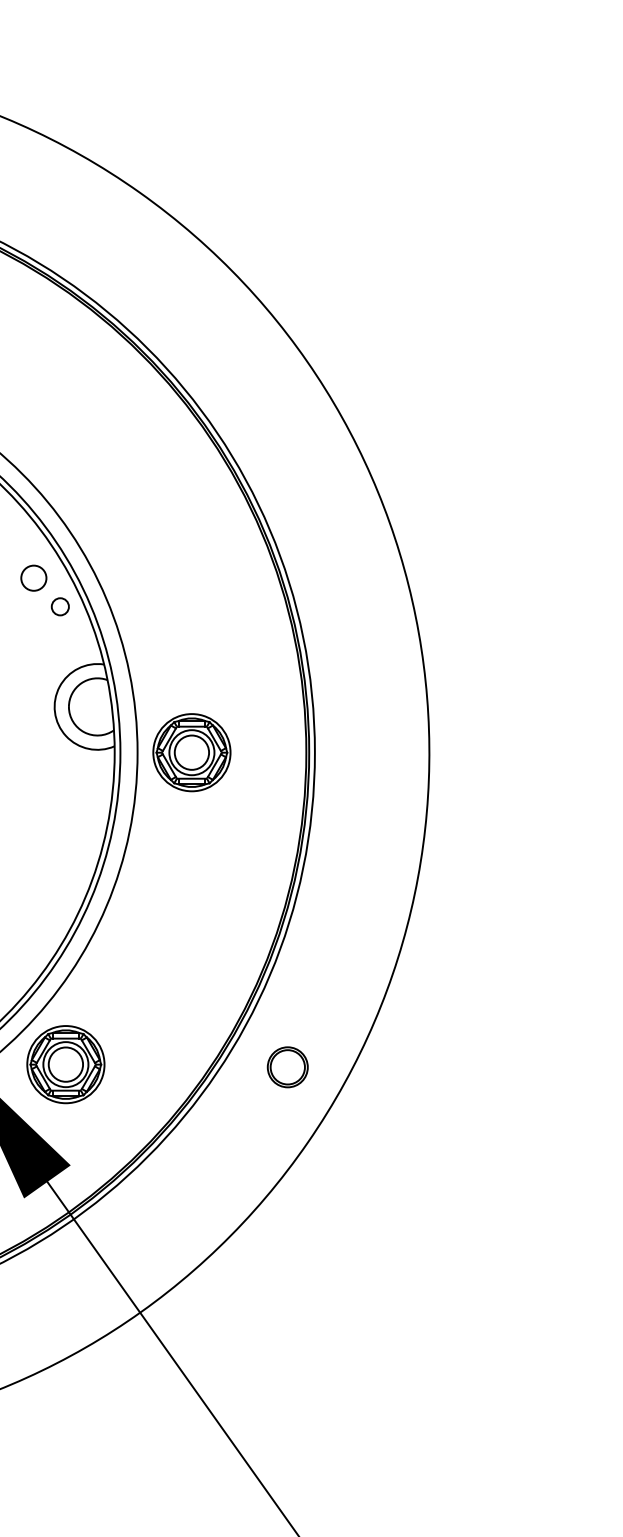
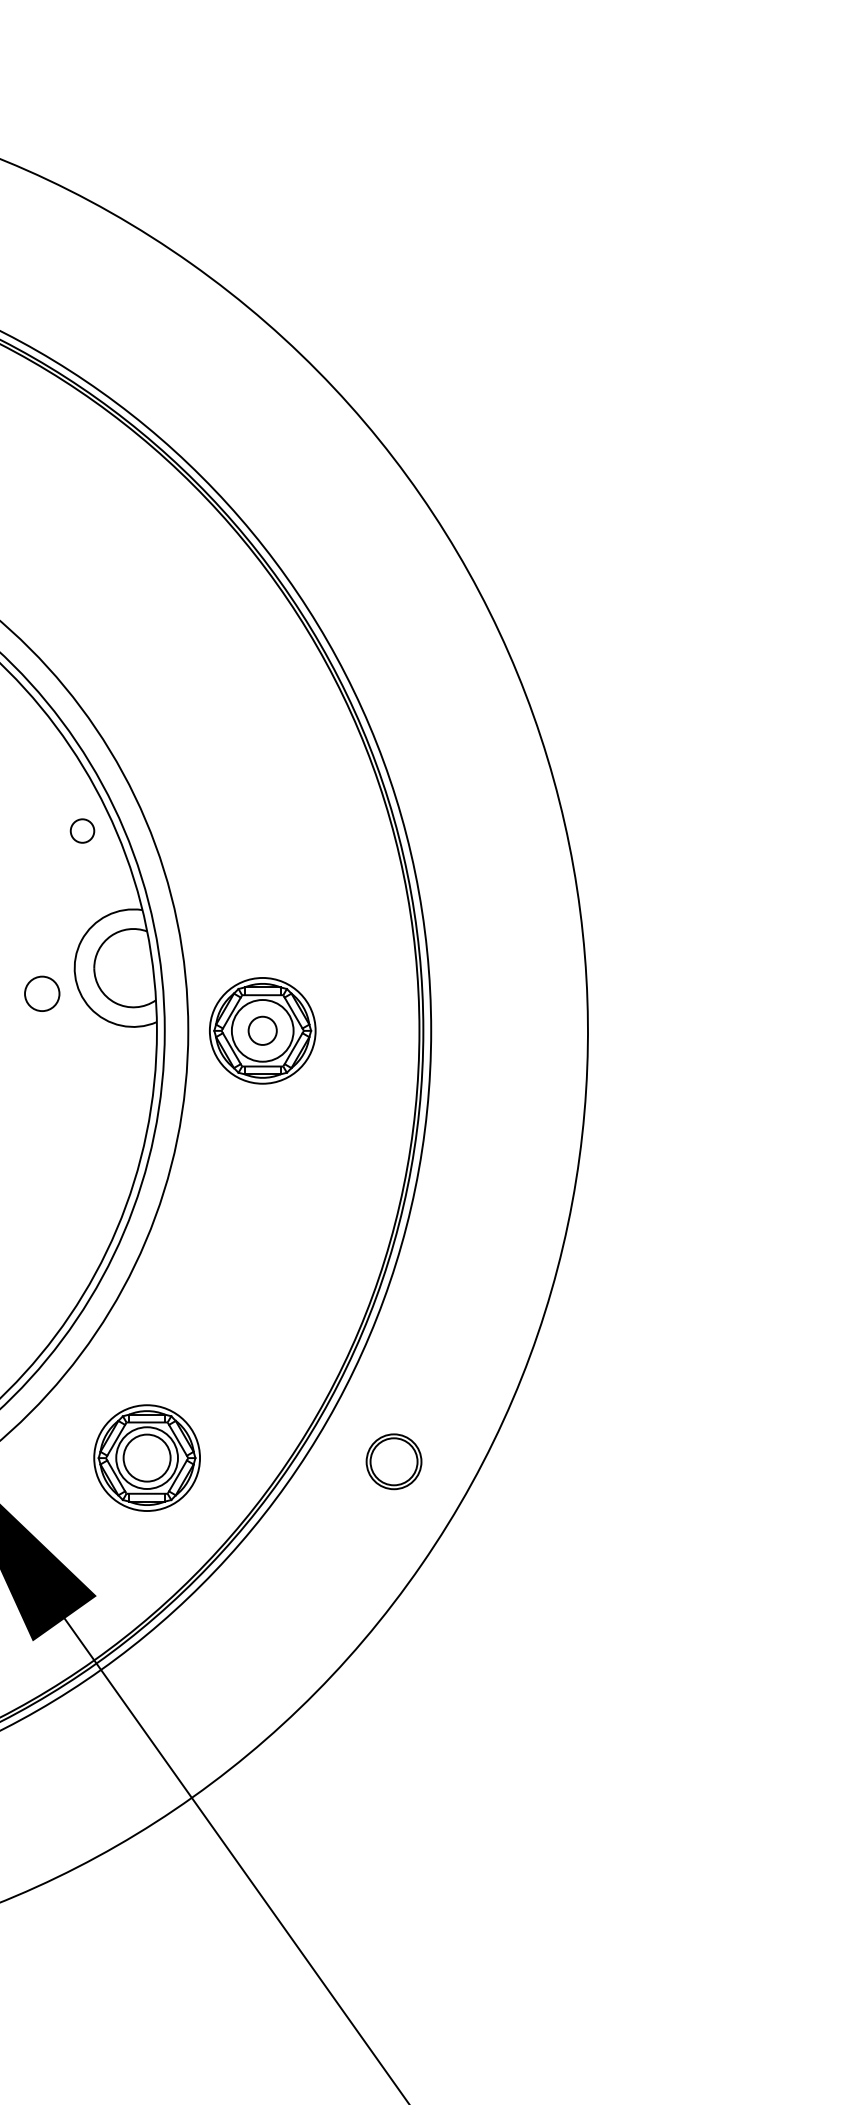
circle: (34, 577) -> (42, 993), moved
circle: (191, 752) -> (262, 1030), size x0.6
part: (65, 1064) -> (146, 1457), moved

